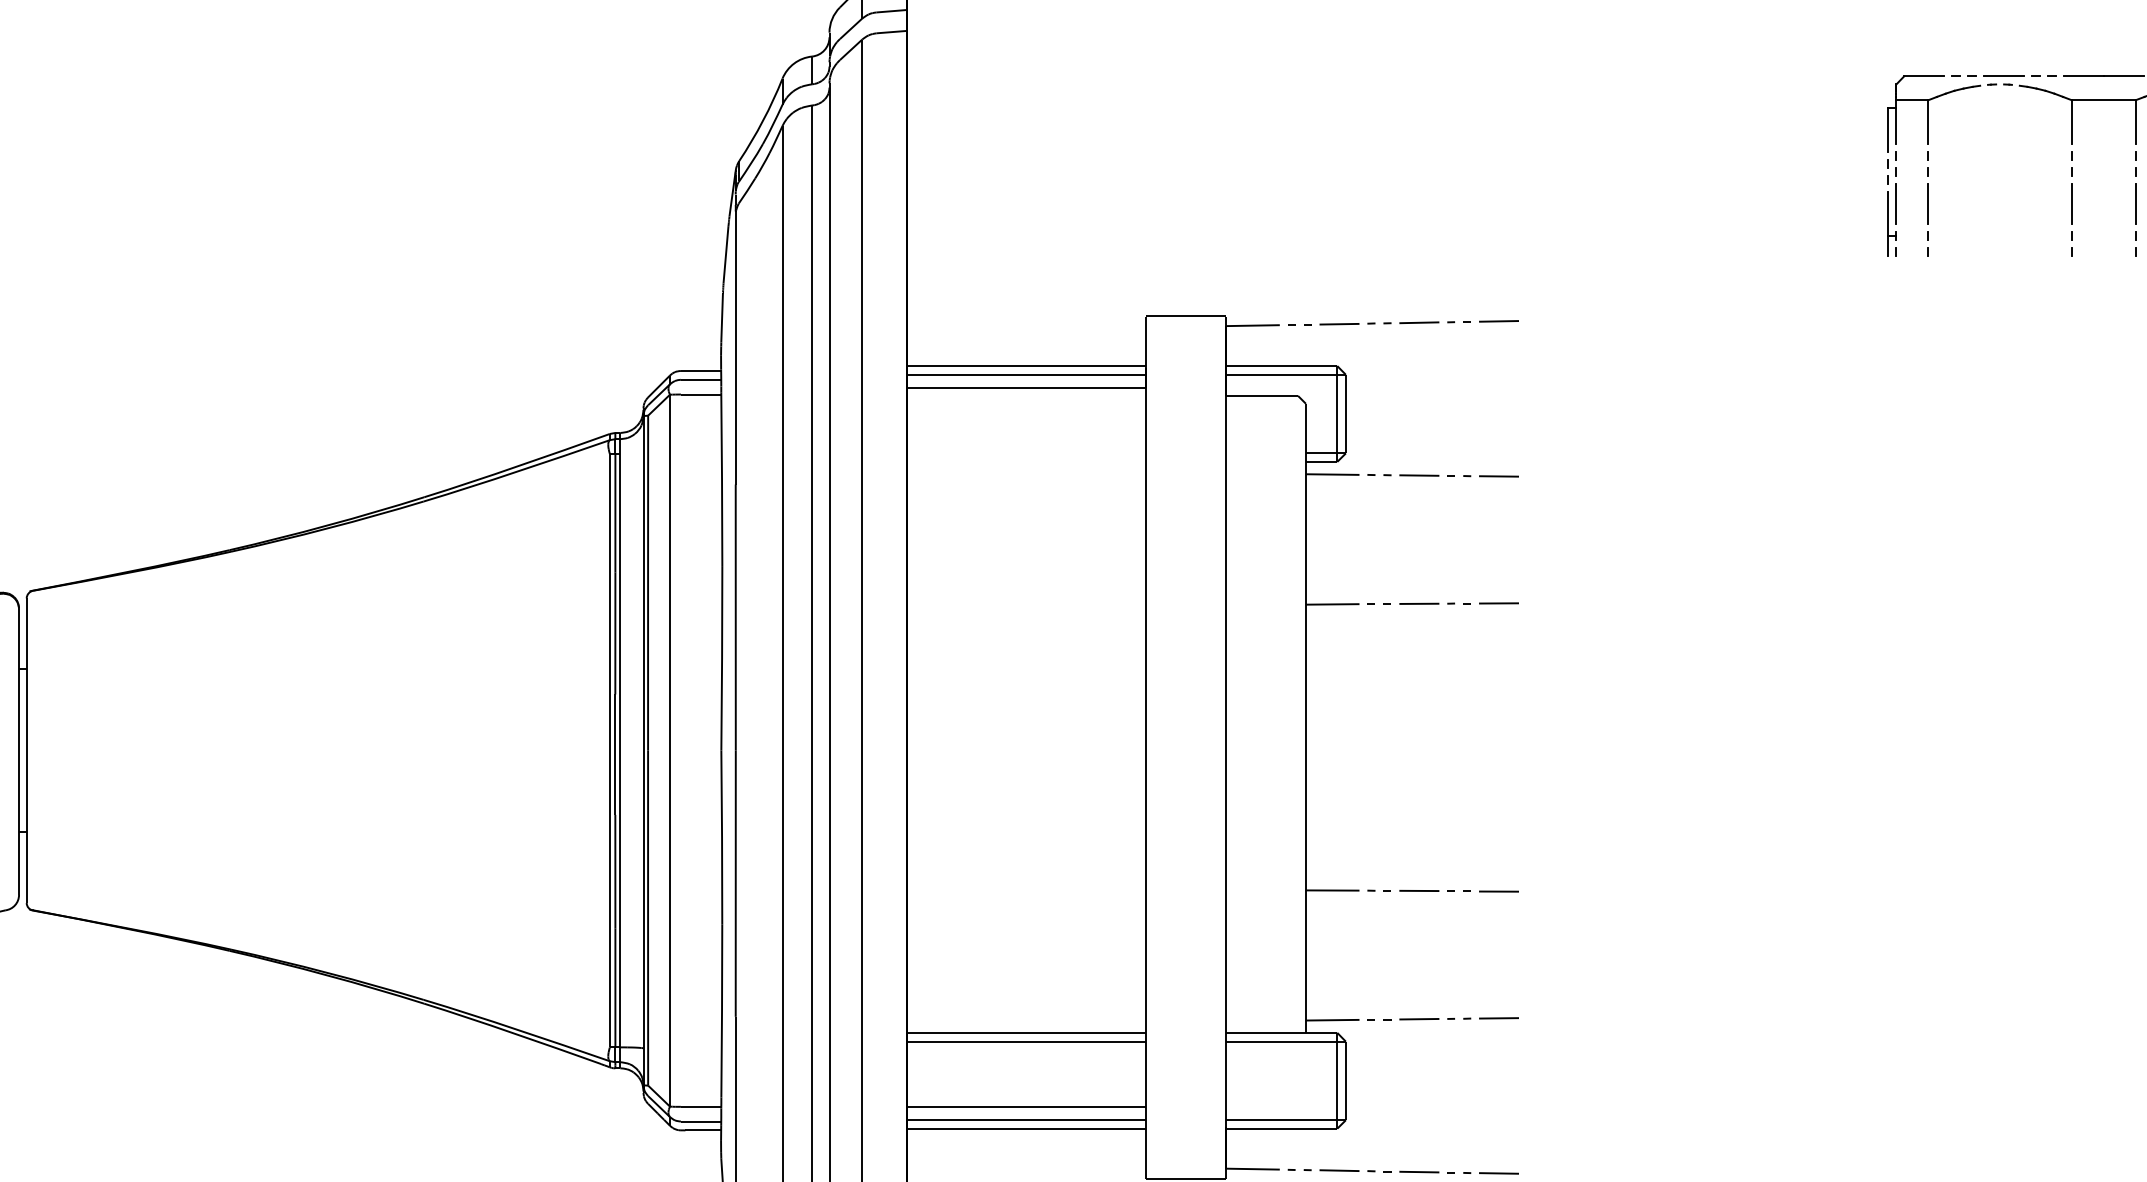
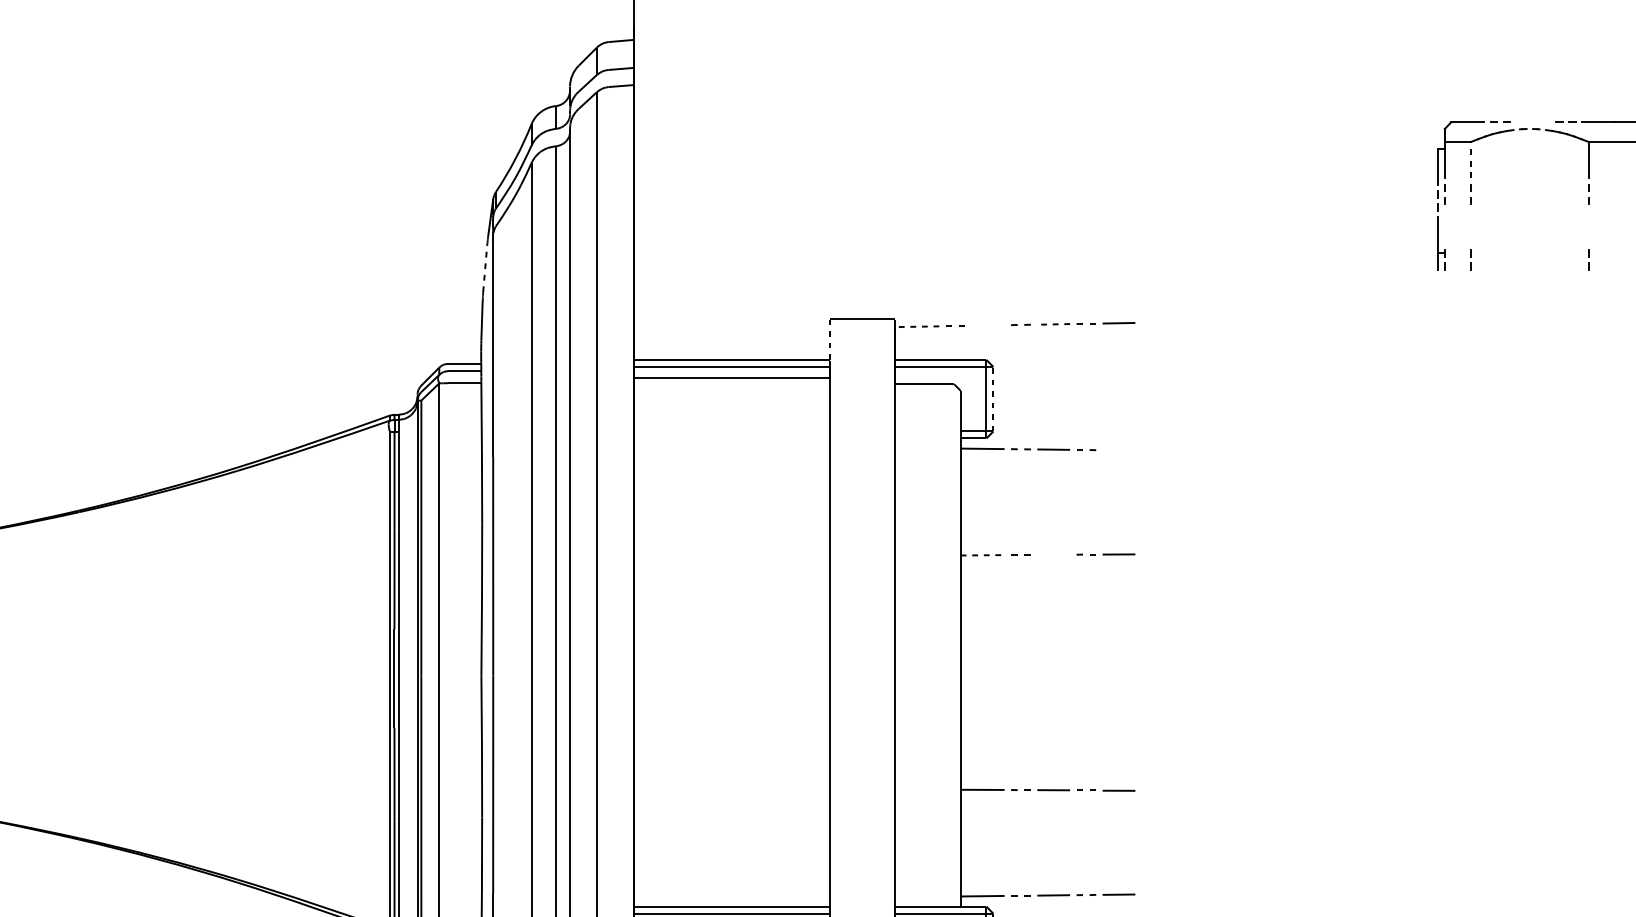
line: (2004, 76) -> (1533, 122), removed
line: (1928, 121) -> (1471, 159), solid -> dashed
line: (1896, 204) -> (1444, 227), removed
line: (1928, 204) -> (1471, 227), removed
line: (2071, 204) -> (1588, 227), removed
line: (726, 254) -> (485, 268), solid -> dashed
line: (1418, 322) -> (1052, 324), solid -> dashed
line: (1339, 324) -> (988, 325), removed
line: (1253, 325) -> (917, 326), solid -> dashed
line: (1146, 342) -> (829, 340), solid -> dashed
line: (1345, 413) -> (993, 398), solid -> dashed
line: (1498, 476) -> (1118, 450), removed
line: (1419, 603) -> (1053, 554), removed
line: (1332, 604) -> (982, 555), solid -> dashed

